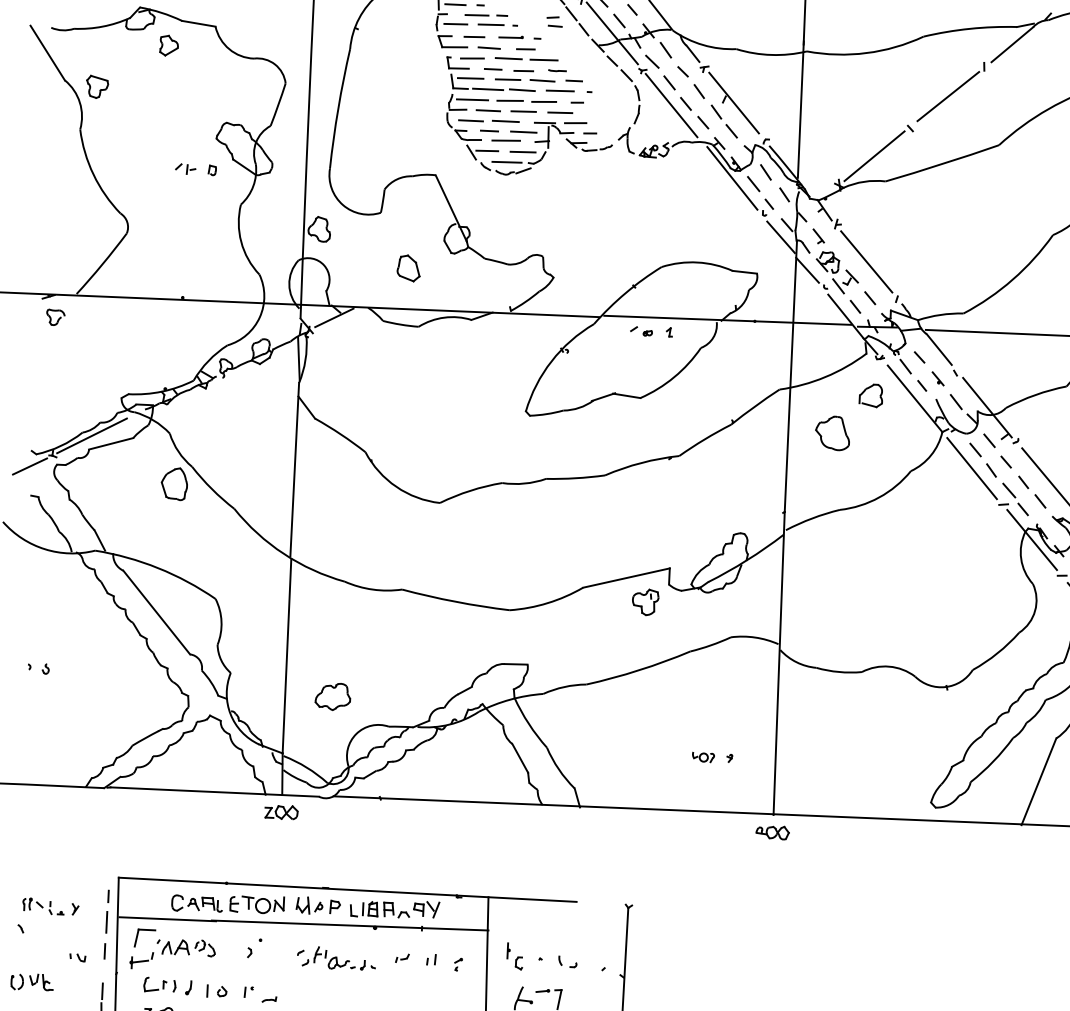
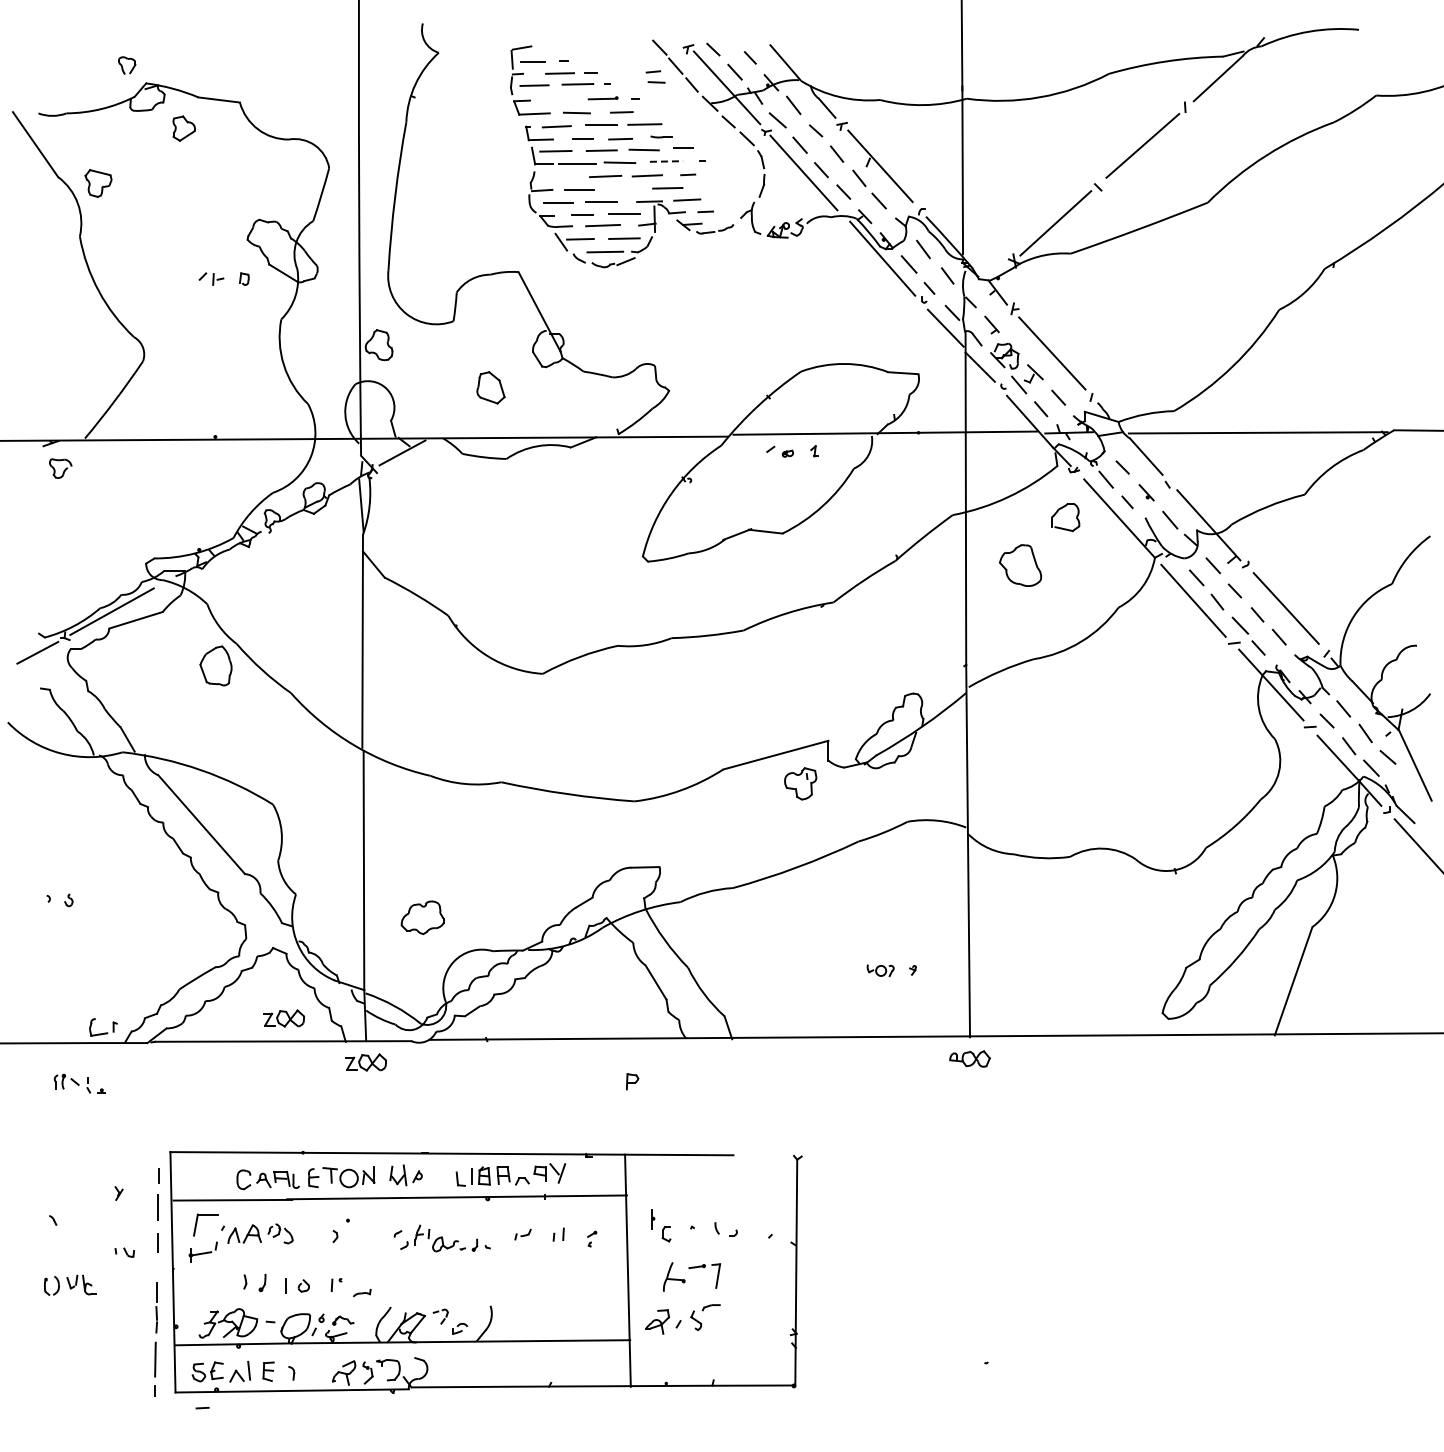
line: (474, 36) -> (558, 99), removed
line: (560, 90) -> (666, 161), solid -> dashed
line: (472, 99) -> (559, 177), removed
line: (523, 111) -> (622, 188), removed
part: (215, 773) -> (283, 1018), added
part: (43, 906) -> (79, 1083), moved
part: (335, 906) -> (632, 1081), moved
part: (155, 984) -> (103, 1027), moved

